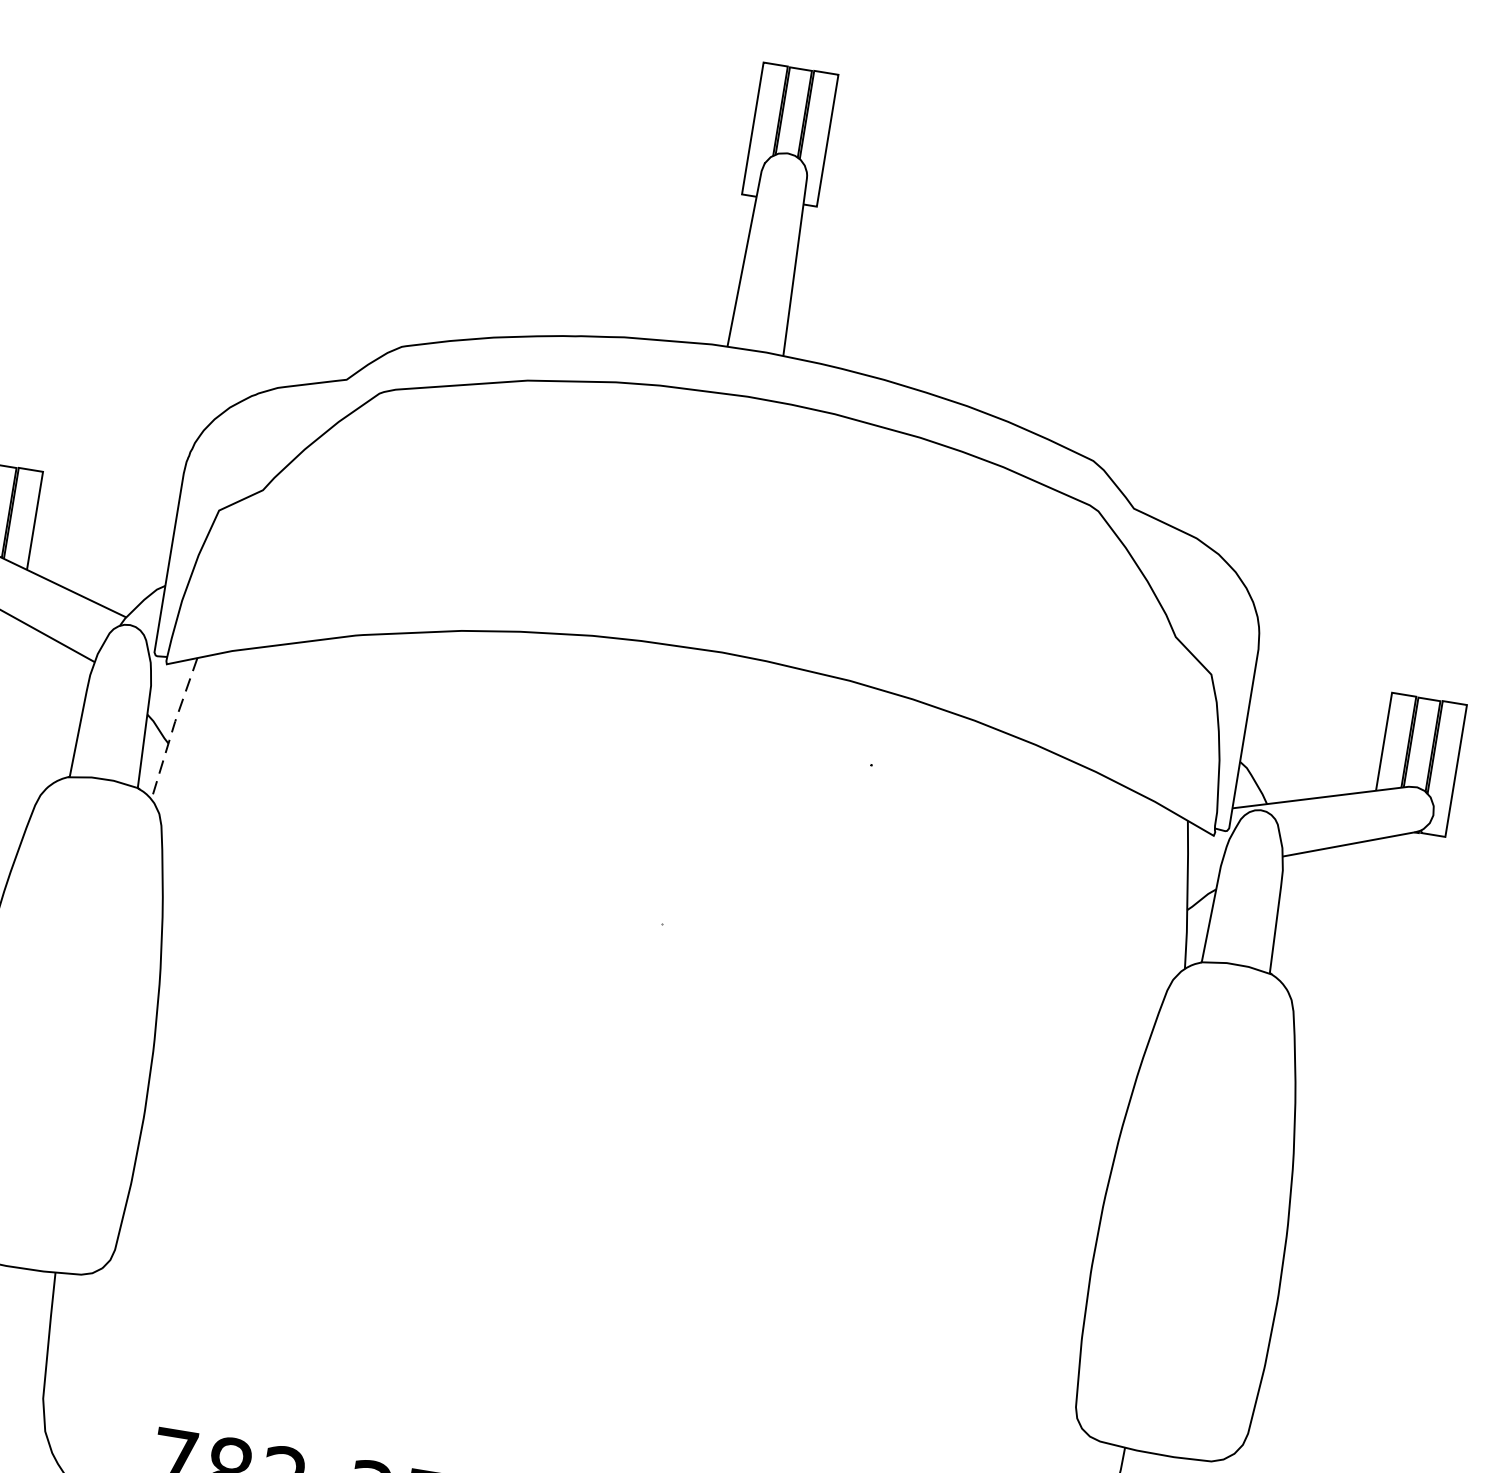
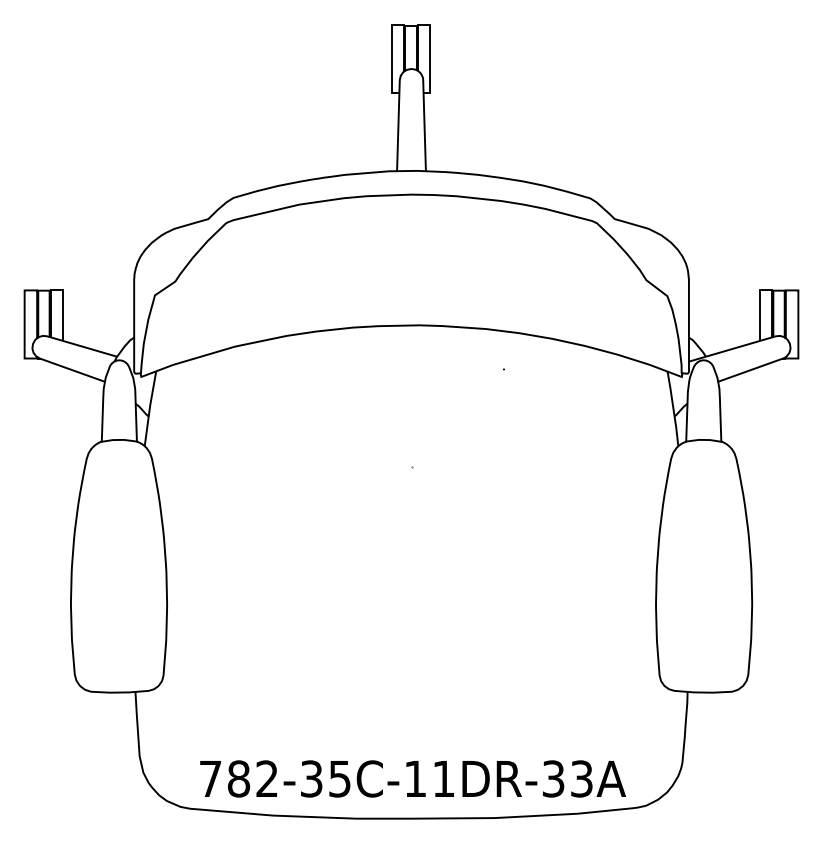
line: (172, 727) -> (149, 408), dashed -> solid

